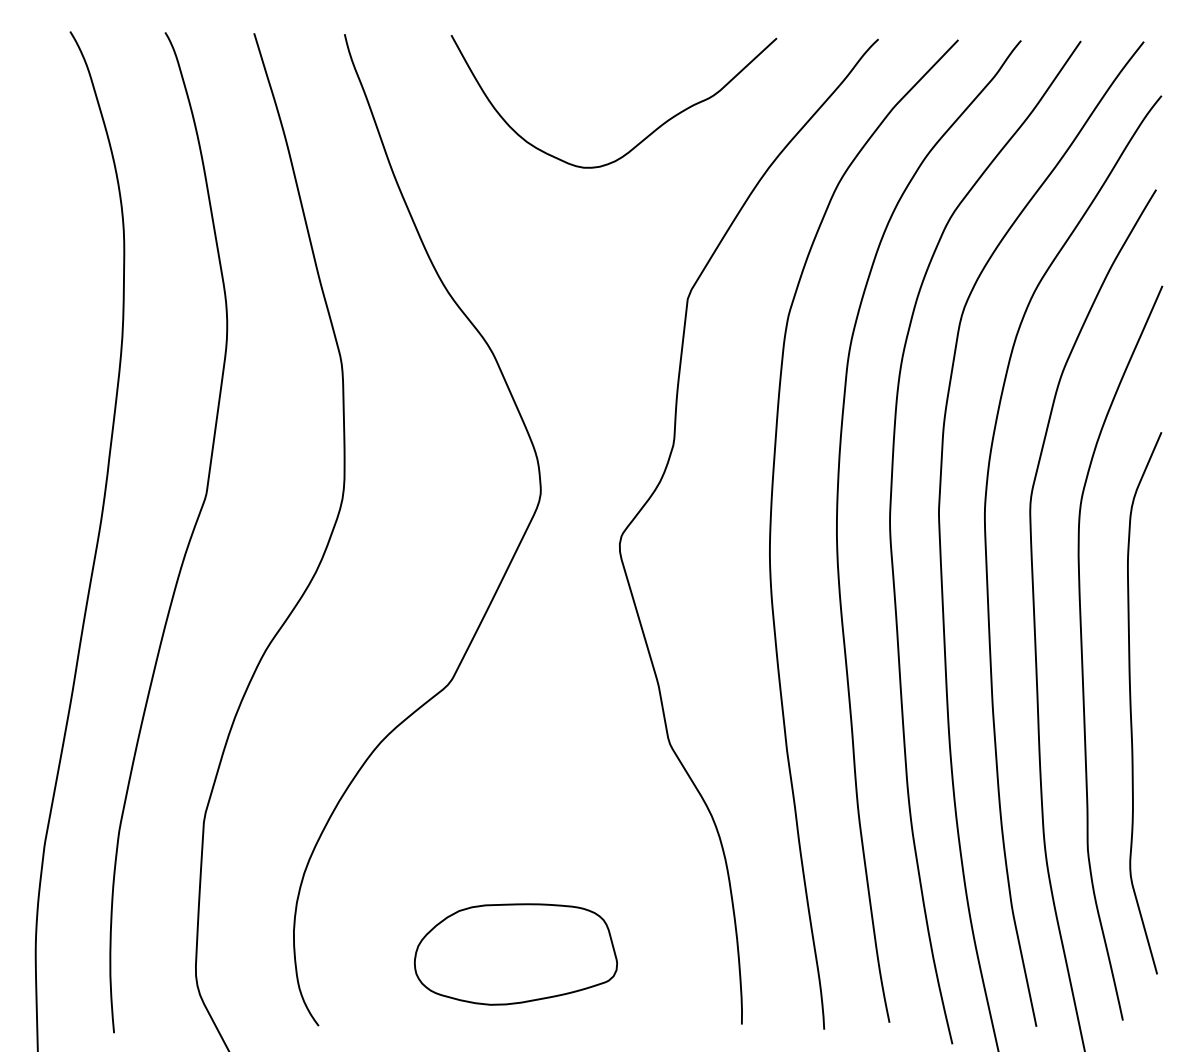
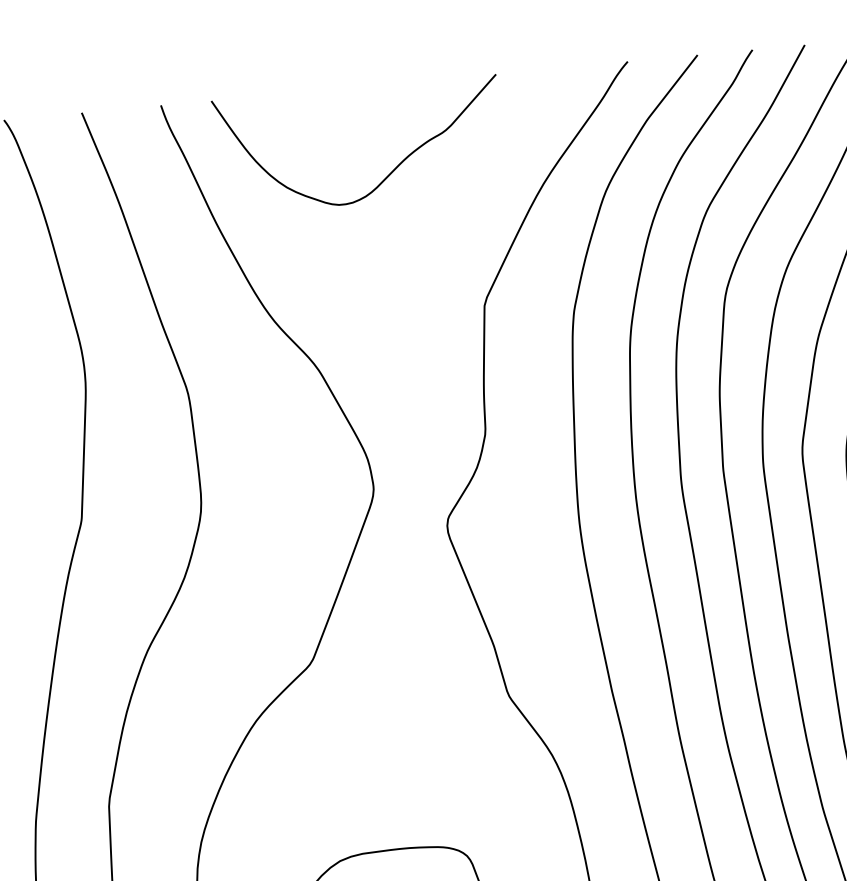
curve: (642, 139) -> (387, 174), moved

